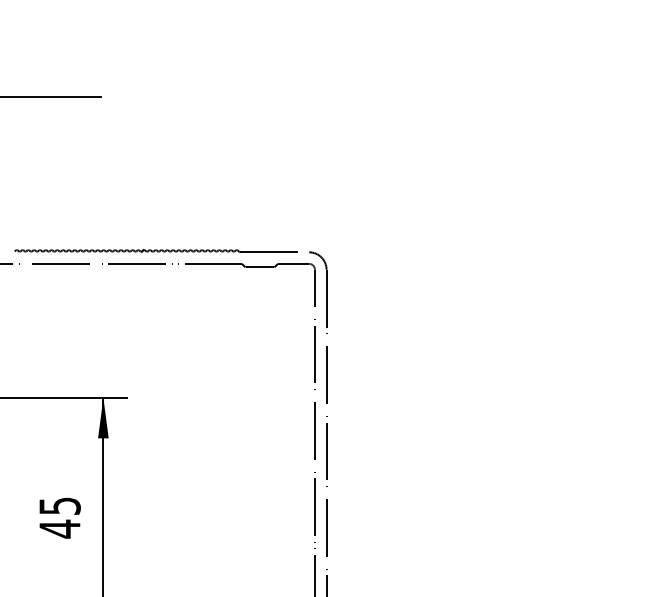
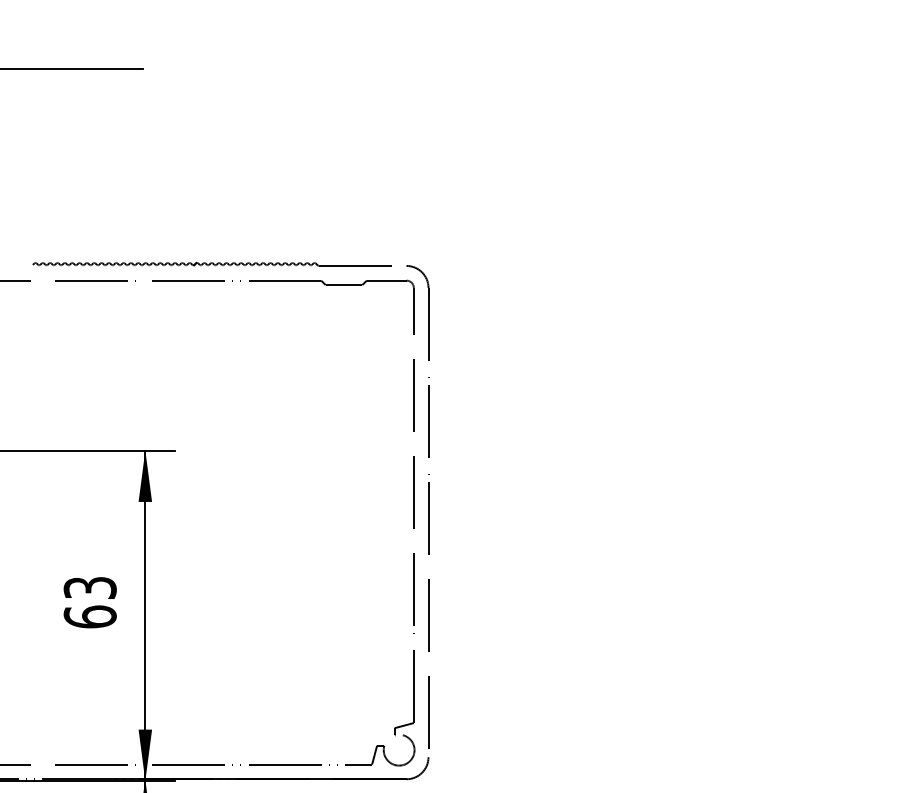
text: (59, 518) -> (89, 603), 45 -> 63

